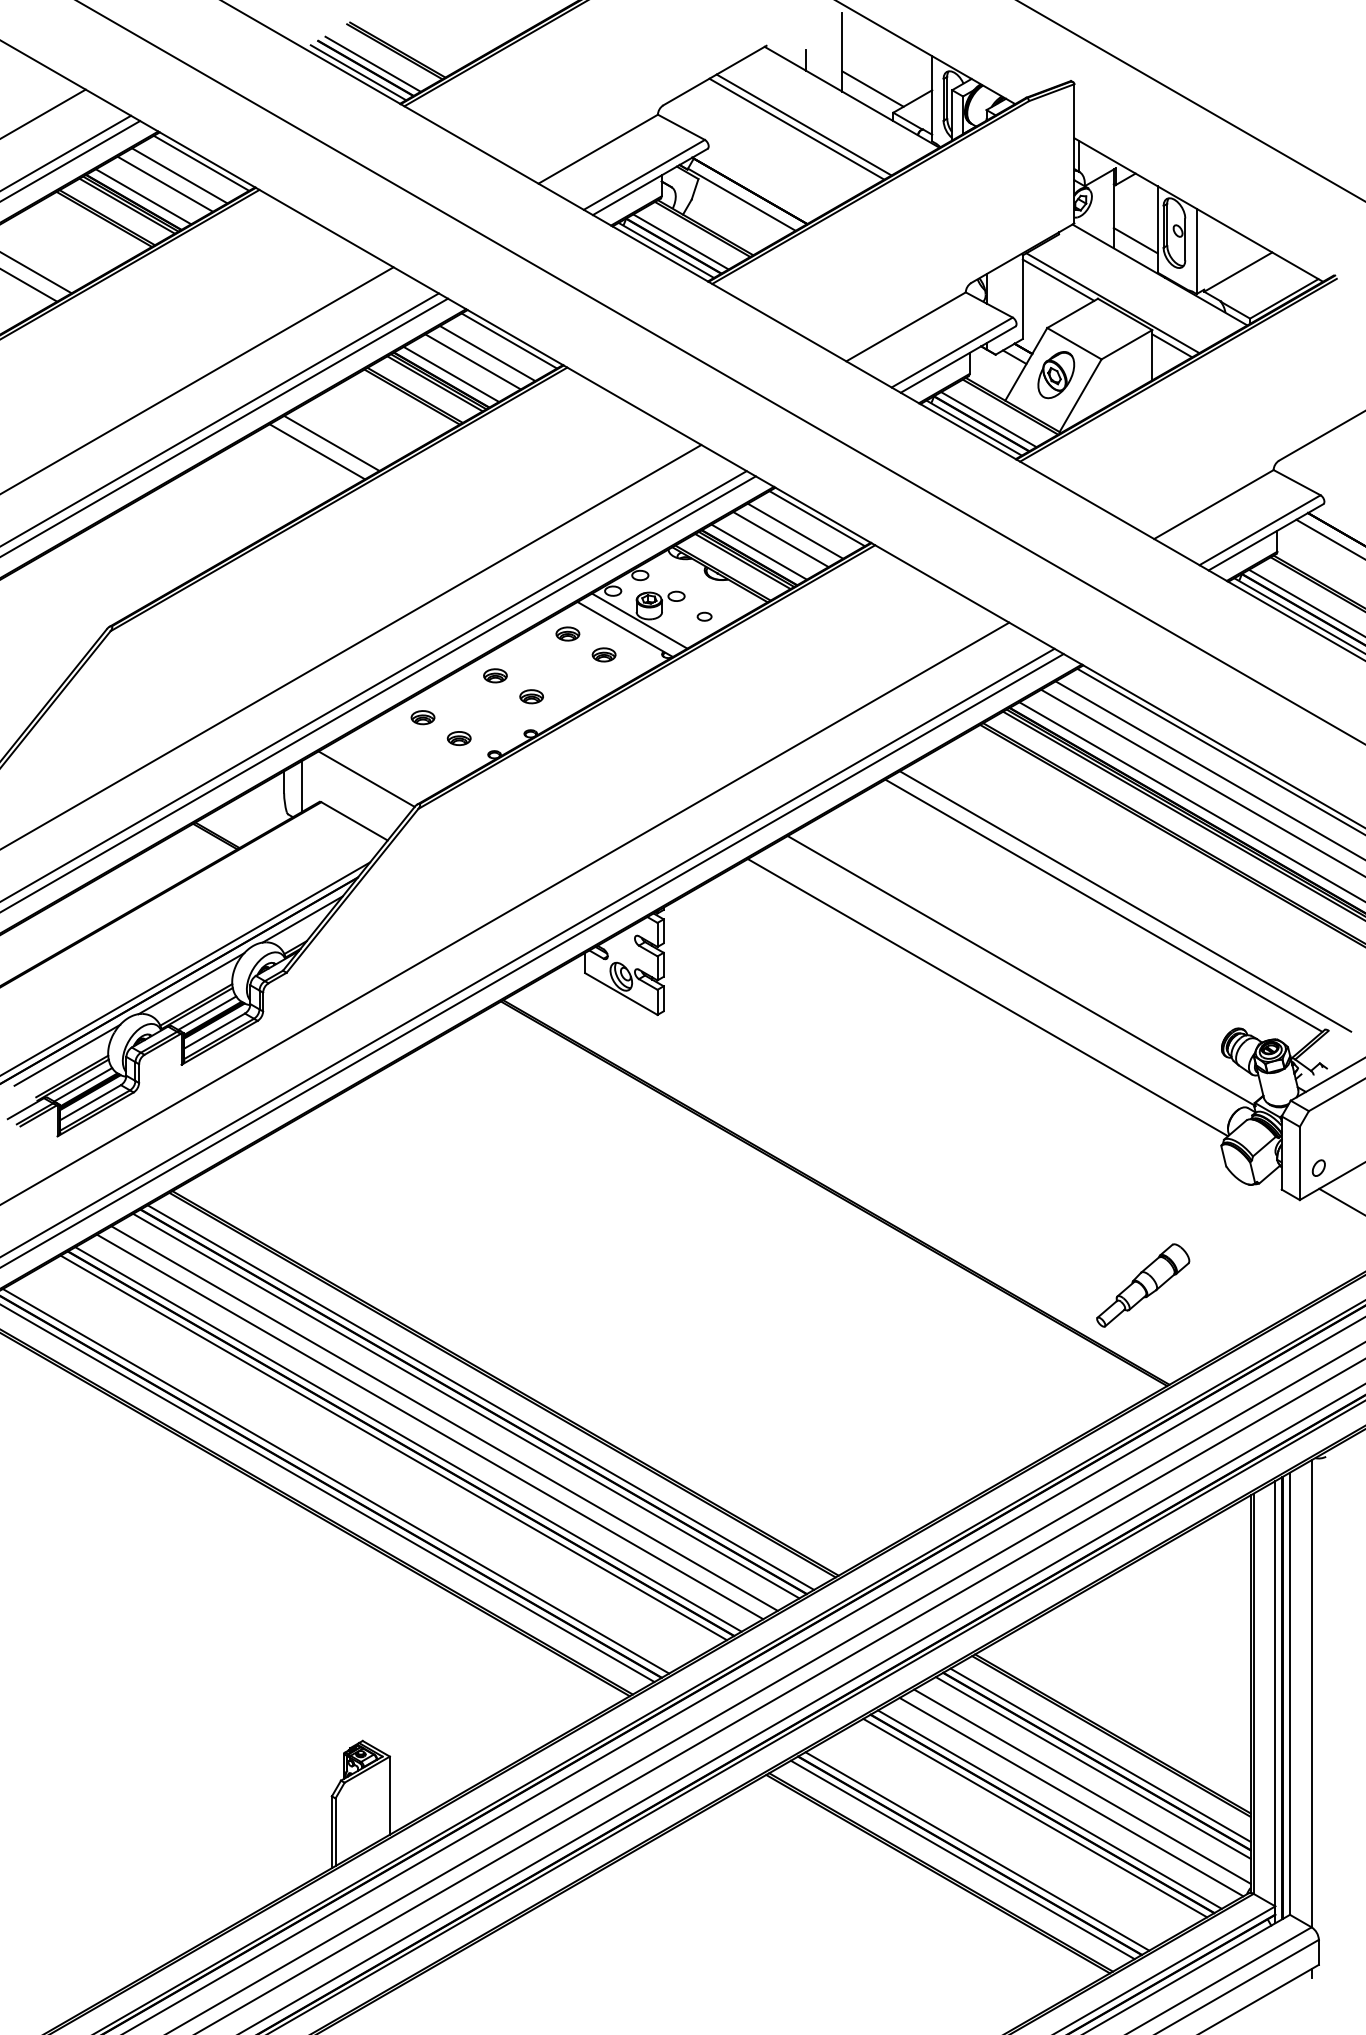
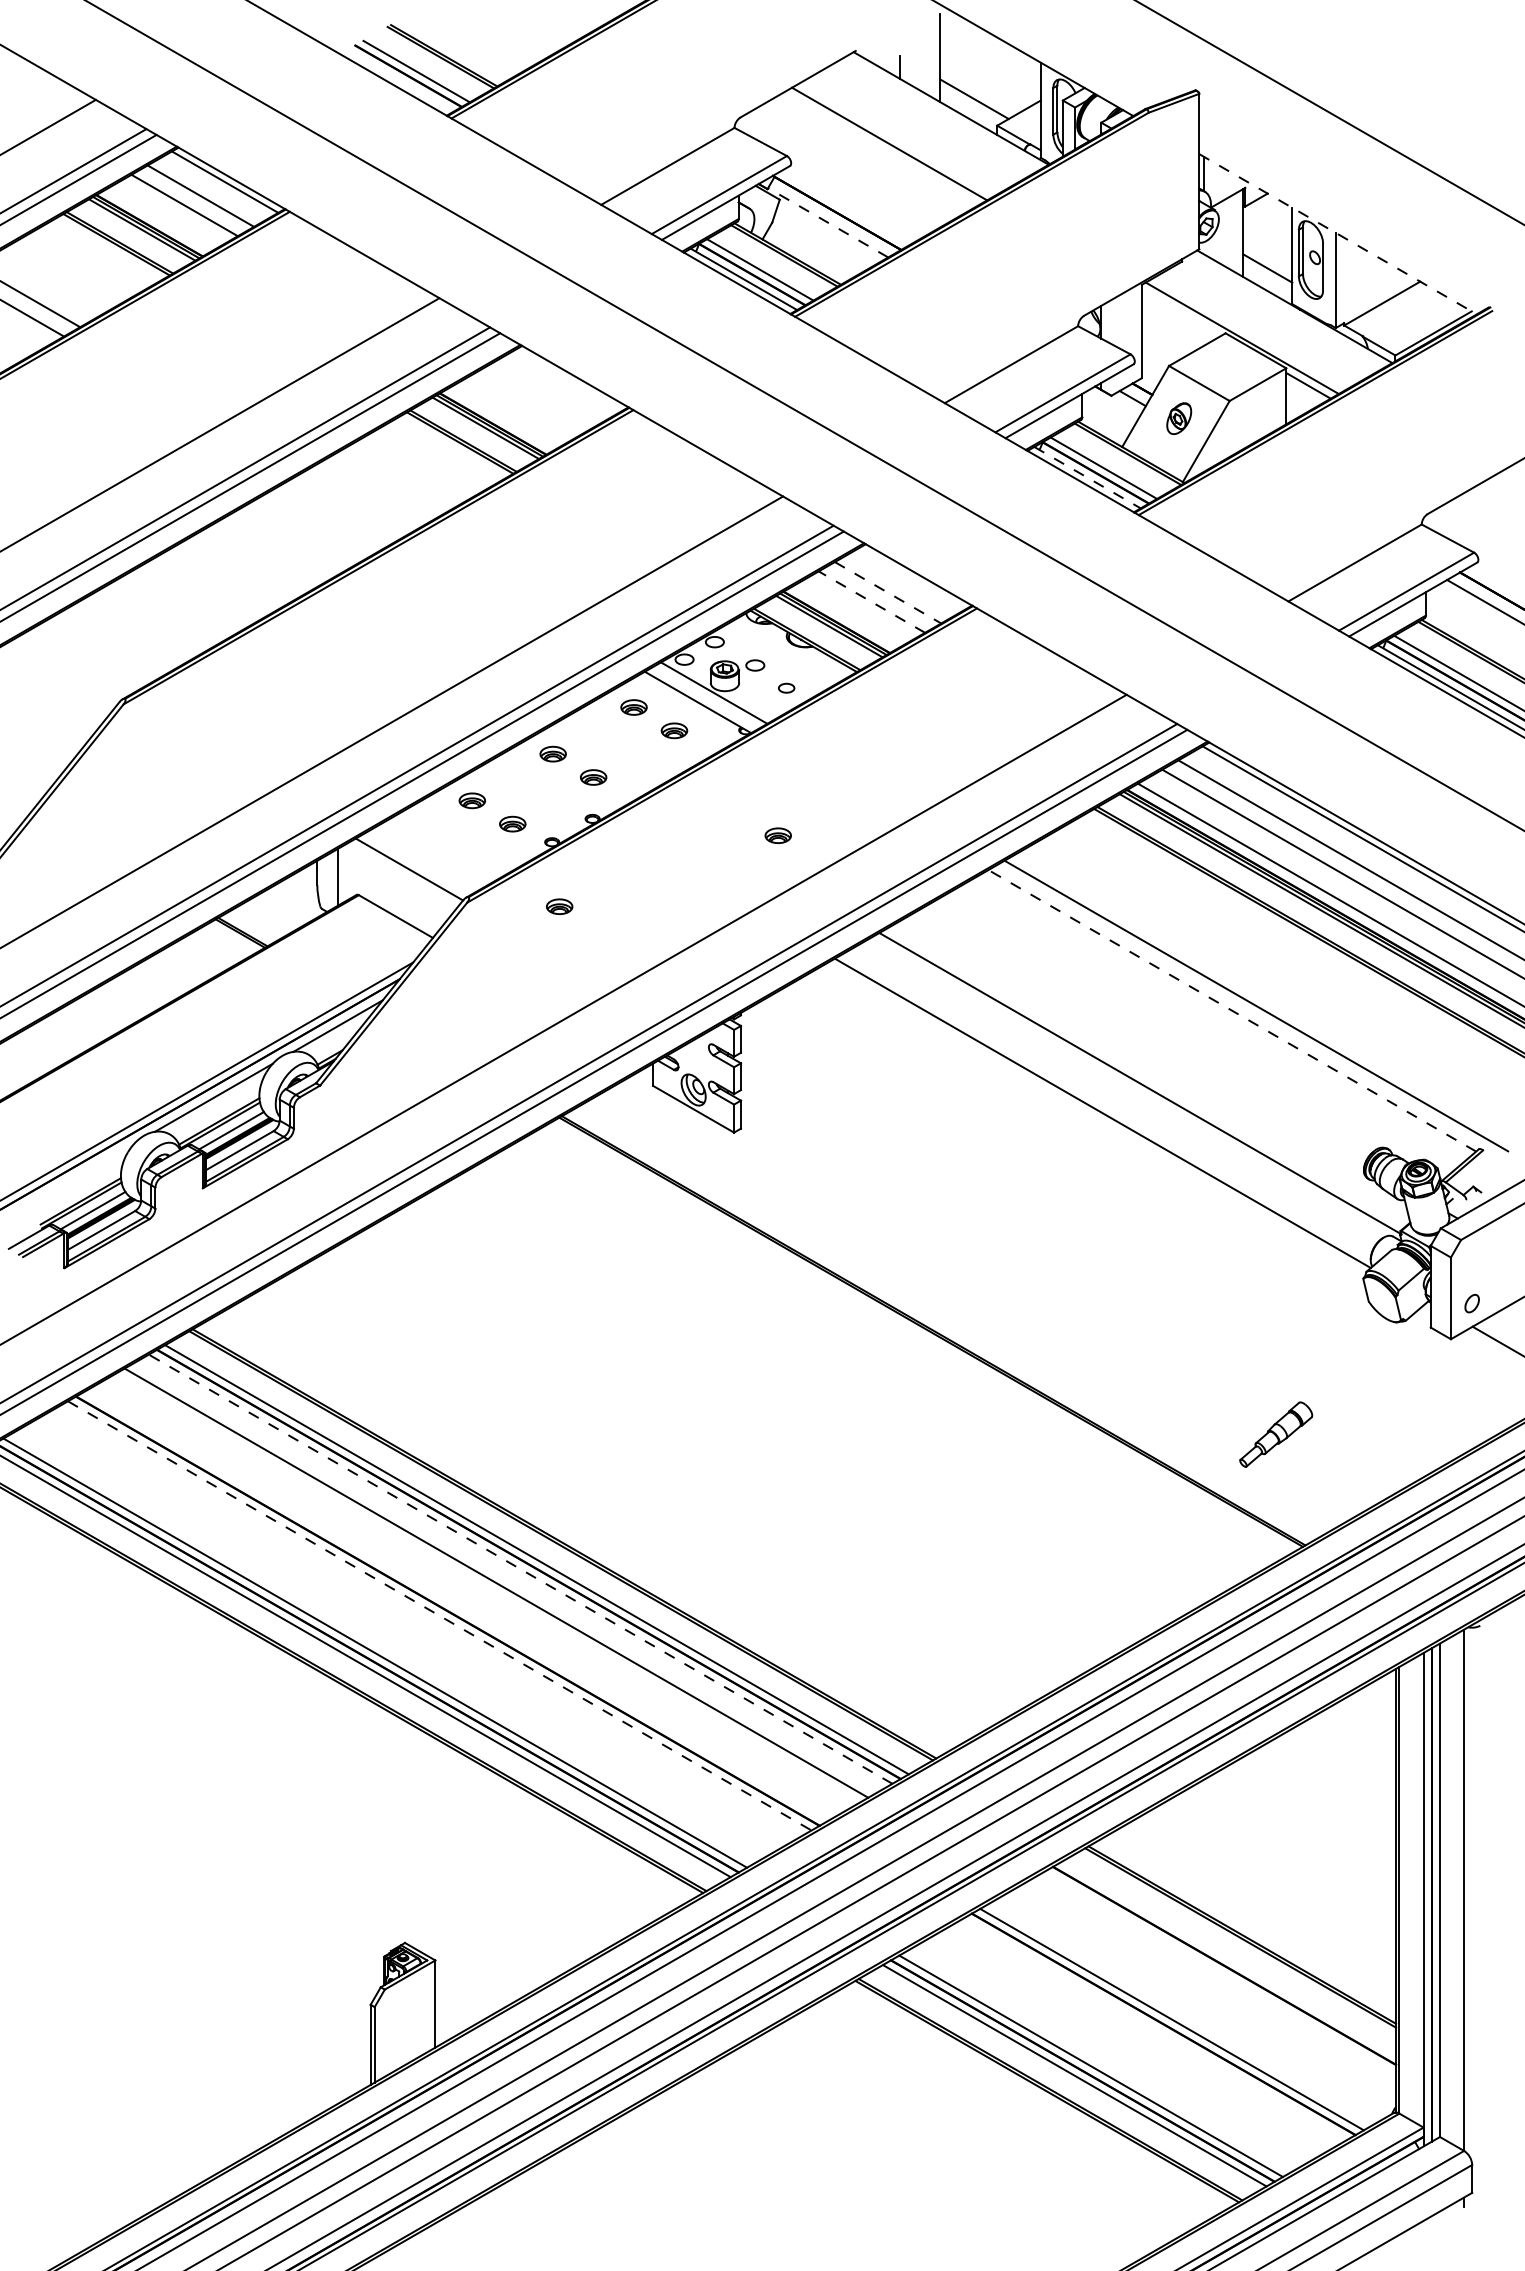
line: (358, 72) -> (400, 80), removed
line: (803, 124) -> (896, 138), removed
line: (143, 196) -> (160, 219), removed
line: (741, 199) -> (827, 222), solid -> dashed
line: (1198, 210) -> (1337, 234), solid -> dashed
line: (1058, 279) -> (1181, 311), removed
line: (509, 340) -> (568, 379), removed
line: (487, 353) -> (544, 394), removed
line: (472, 361) -> (527, 403), removed
line: (451, 373) -> (504, 416), removed
part: (1056, 375) -> (1179, 418), size x0.6
line: (974, 428) -> (1087, 478), solid -> dashed
line: (331, 442) -> (370, 493), removed
line: (317, 451) -> (354, 503), removed
line: (816, 518) -> (911, 578), removed
line: (795, 531) -> (888, 593), solid -> dashed
line: (780, 539) -> (871, 602), solid -> dashed
line: (758, 551) -> (846, 615), removed
part: (696, 748) -> (777, 835), added
part: (500, 812) -> (558, 906), added
line: (1103, 905) -> (1231, 1010), solid -> dashed
line: (67, 1054) -> (75, 1176), removed
part: (1143, 1285) -> (1276, 1434), size x0.7
line: (466, 1406) -> (520, 1569), solid -> dashed
line: (430, 1426) -> (480, 1591), removed
line: (408, 1439) -> (456, 1606), removed
line: (393, 1447) -> (439, 1615), solid -> dashed
line: (1100, 1754) -> (1228, 1958), removed
line: (1092, 1767) -> (1219, 1972), removed
line: (1082, 1786) -> (1208, 1993), removed
line: (1071, 1796) -> (1196, 2004), removed
line: (1035, 1817) -> (1155, 2028), removed

